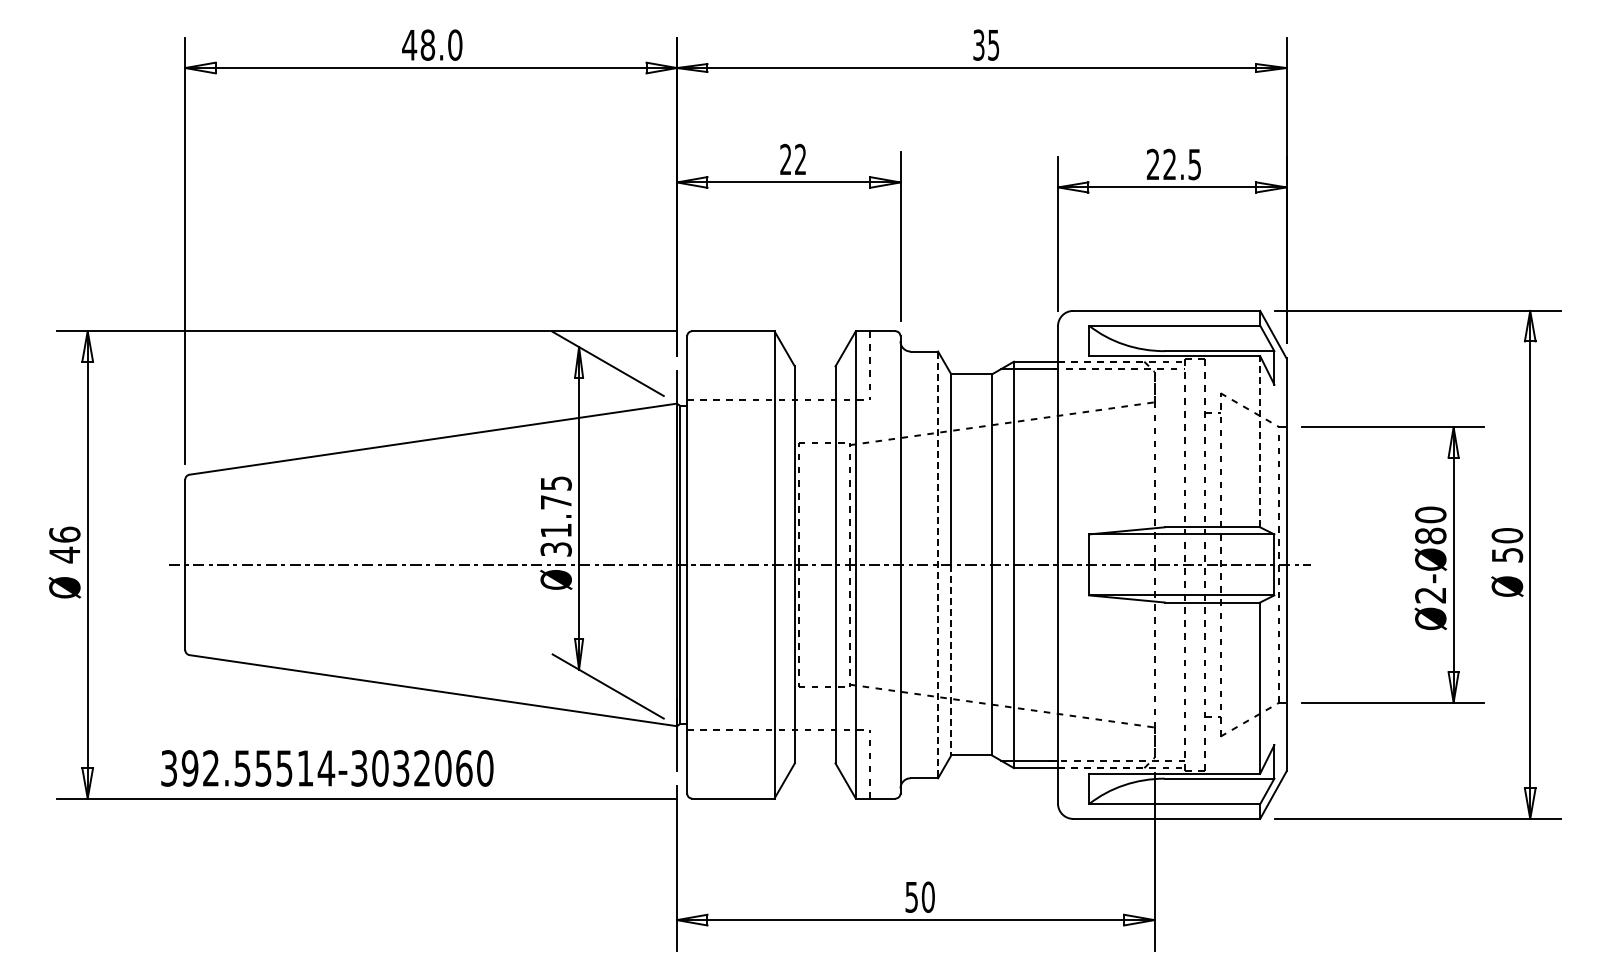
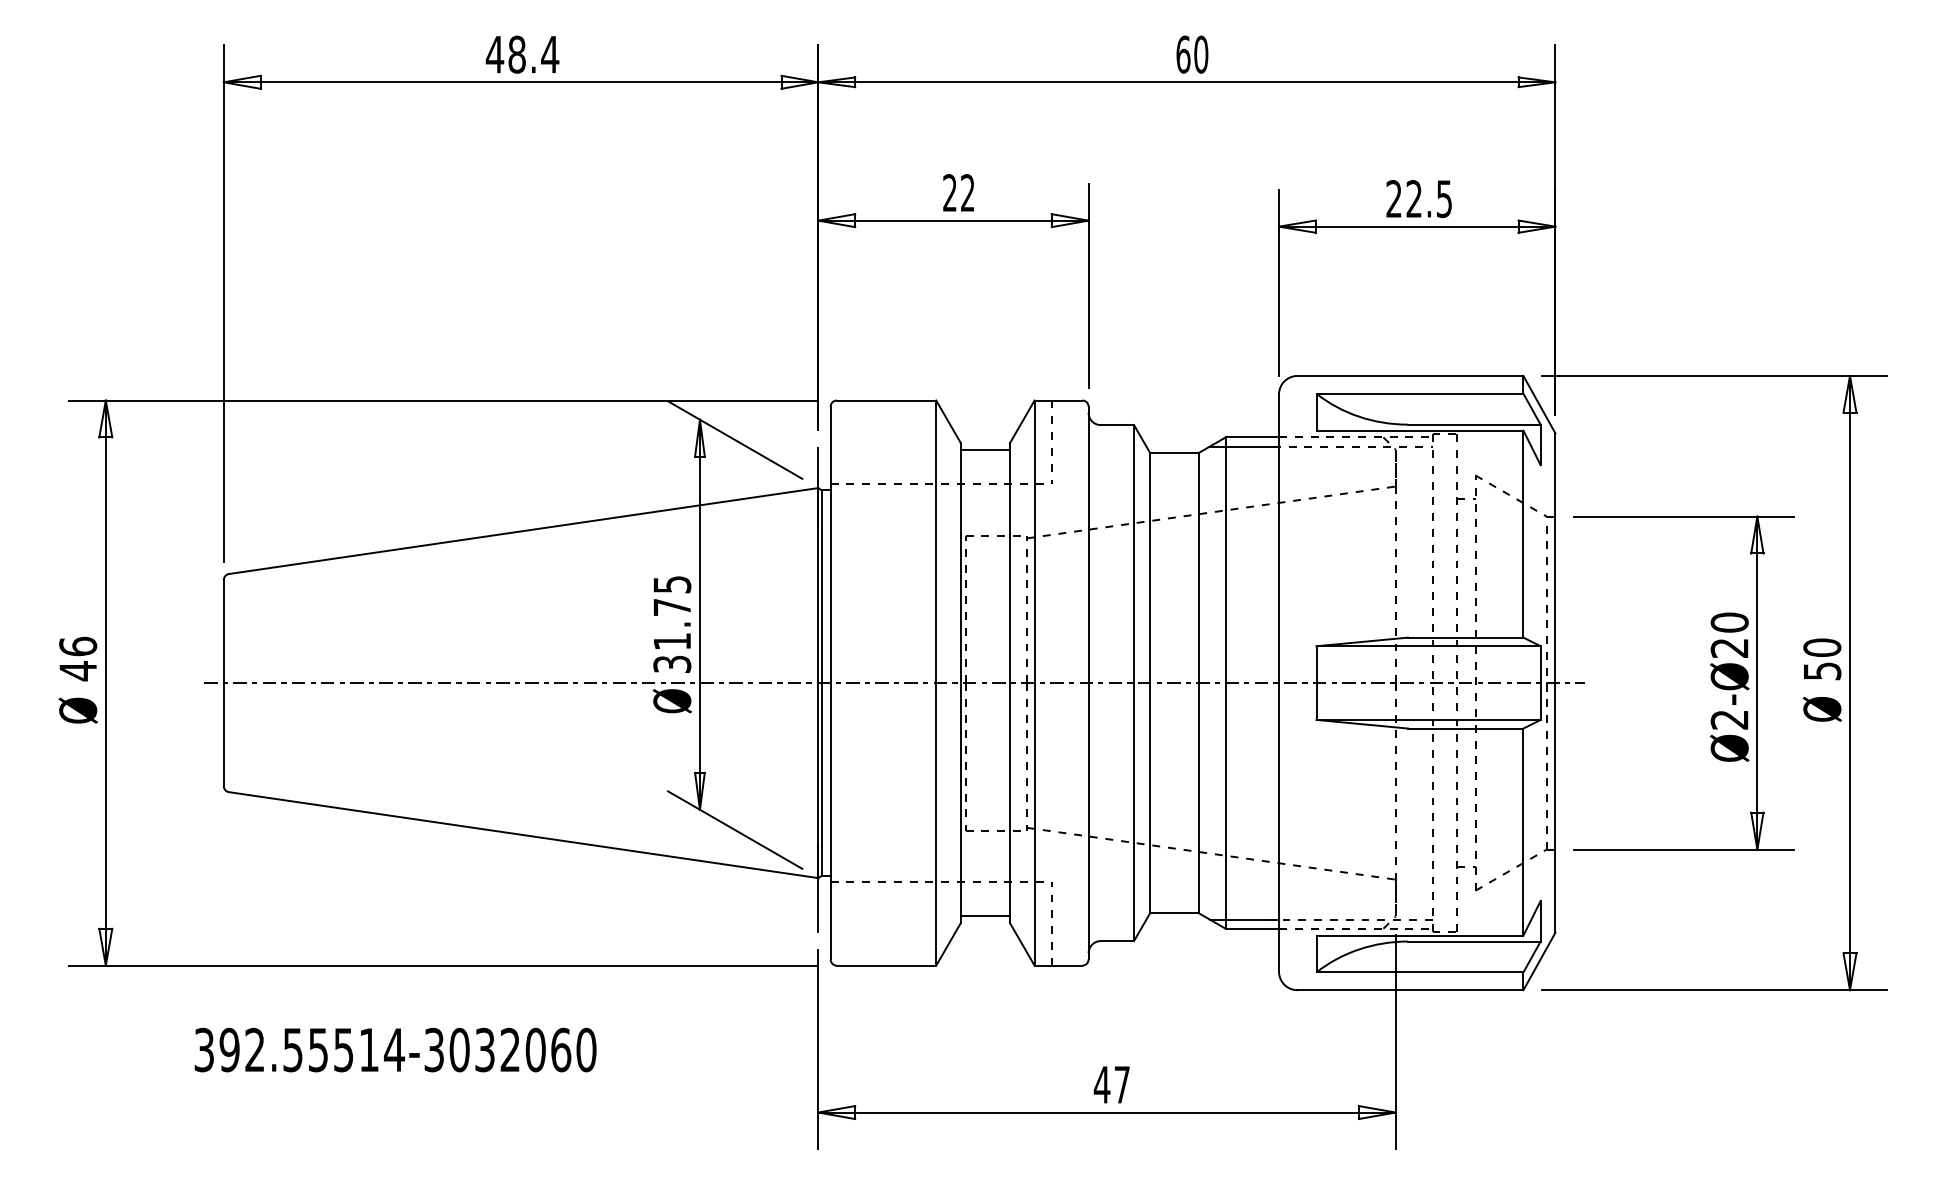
text: (454, 44) -> (549, 53), 48.0 -> 48.4
text: (986, 44) -> (1192, 53), 35 -> 60
line: (814, 371) -> (984, 449), added
line: (1260, 441) -> (1523, 533), dashed -> solid
text: (1430, 535) -> (1729, 647), Ø2-Ø80 -> Ø2-Ø20
line: (938, 565) -> (1134, 683), dashed -> solid
line: (951, 660) -> (1150, 798), dashed -> solid
line: (814, 757) -> (984, 915), added
text: (327, 768) -> (395, 1050), moved
text: (919, 896) -> (1111, 1083), 50 -> 47

